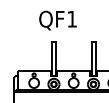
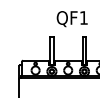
text: (57, 21) -> (71, 19), moved

